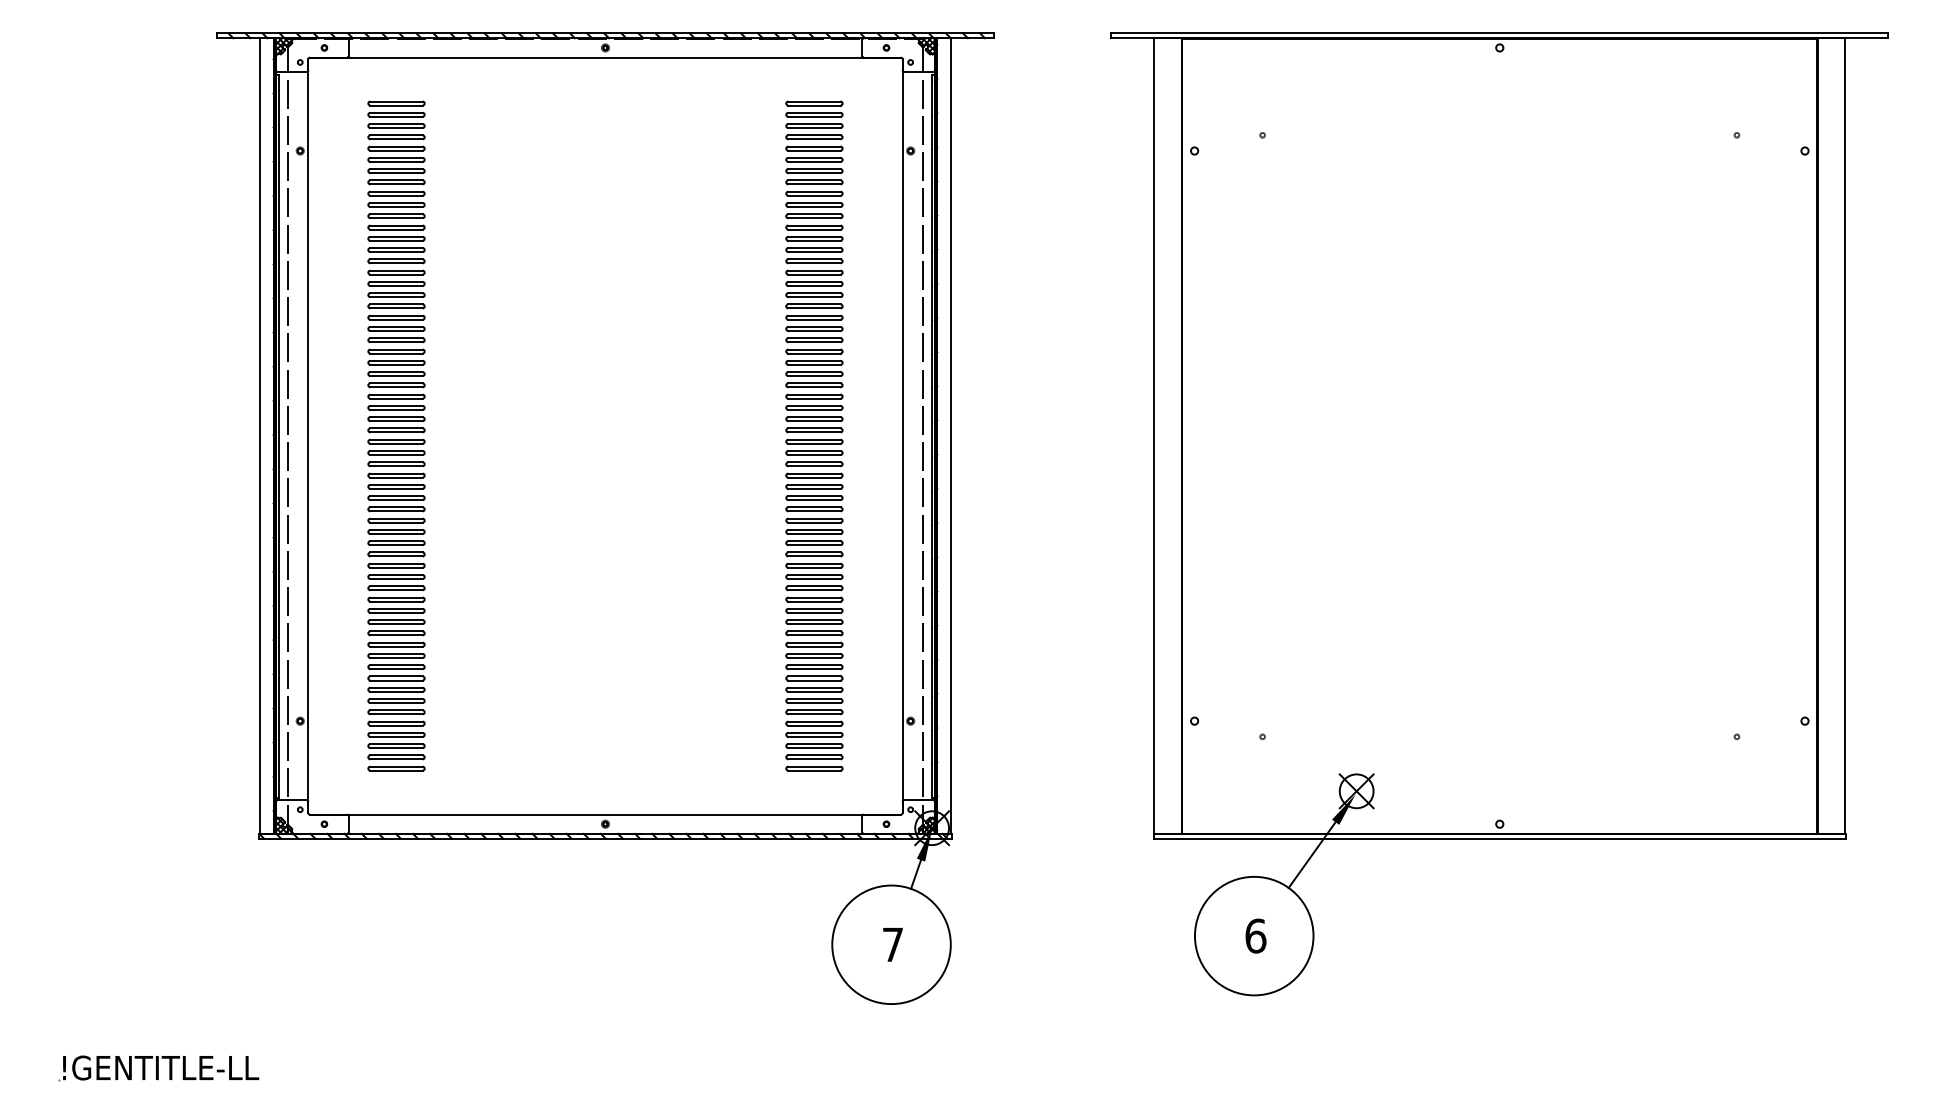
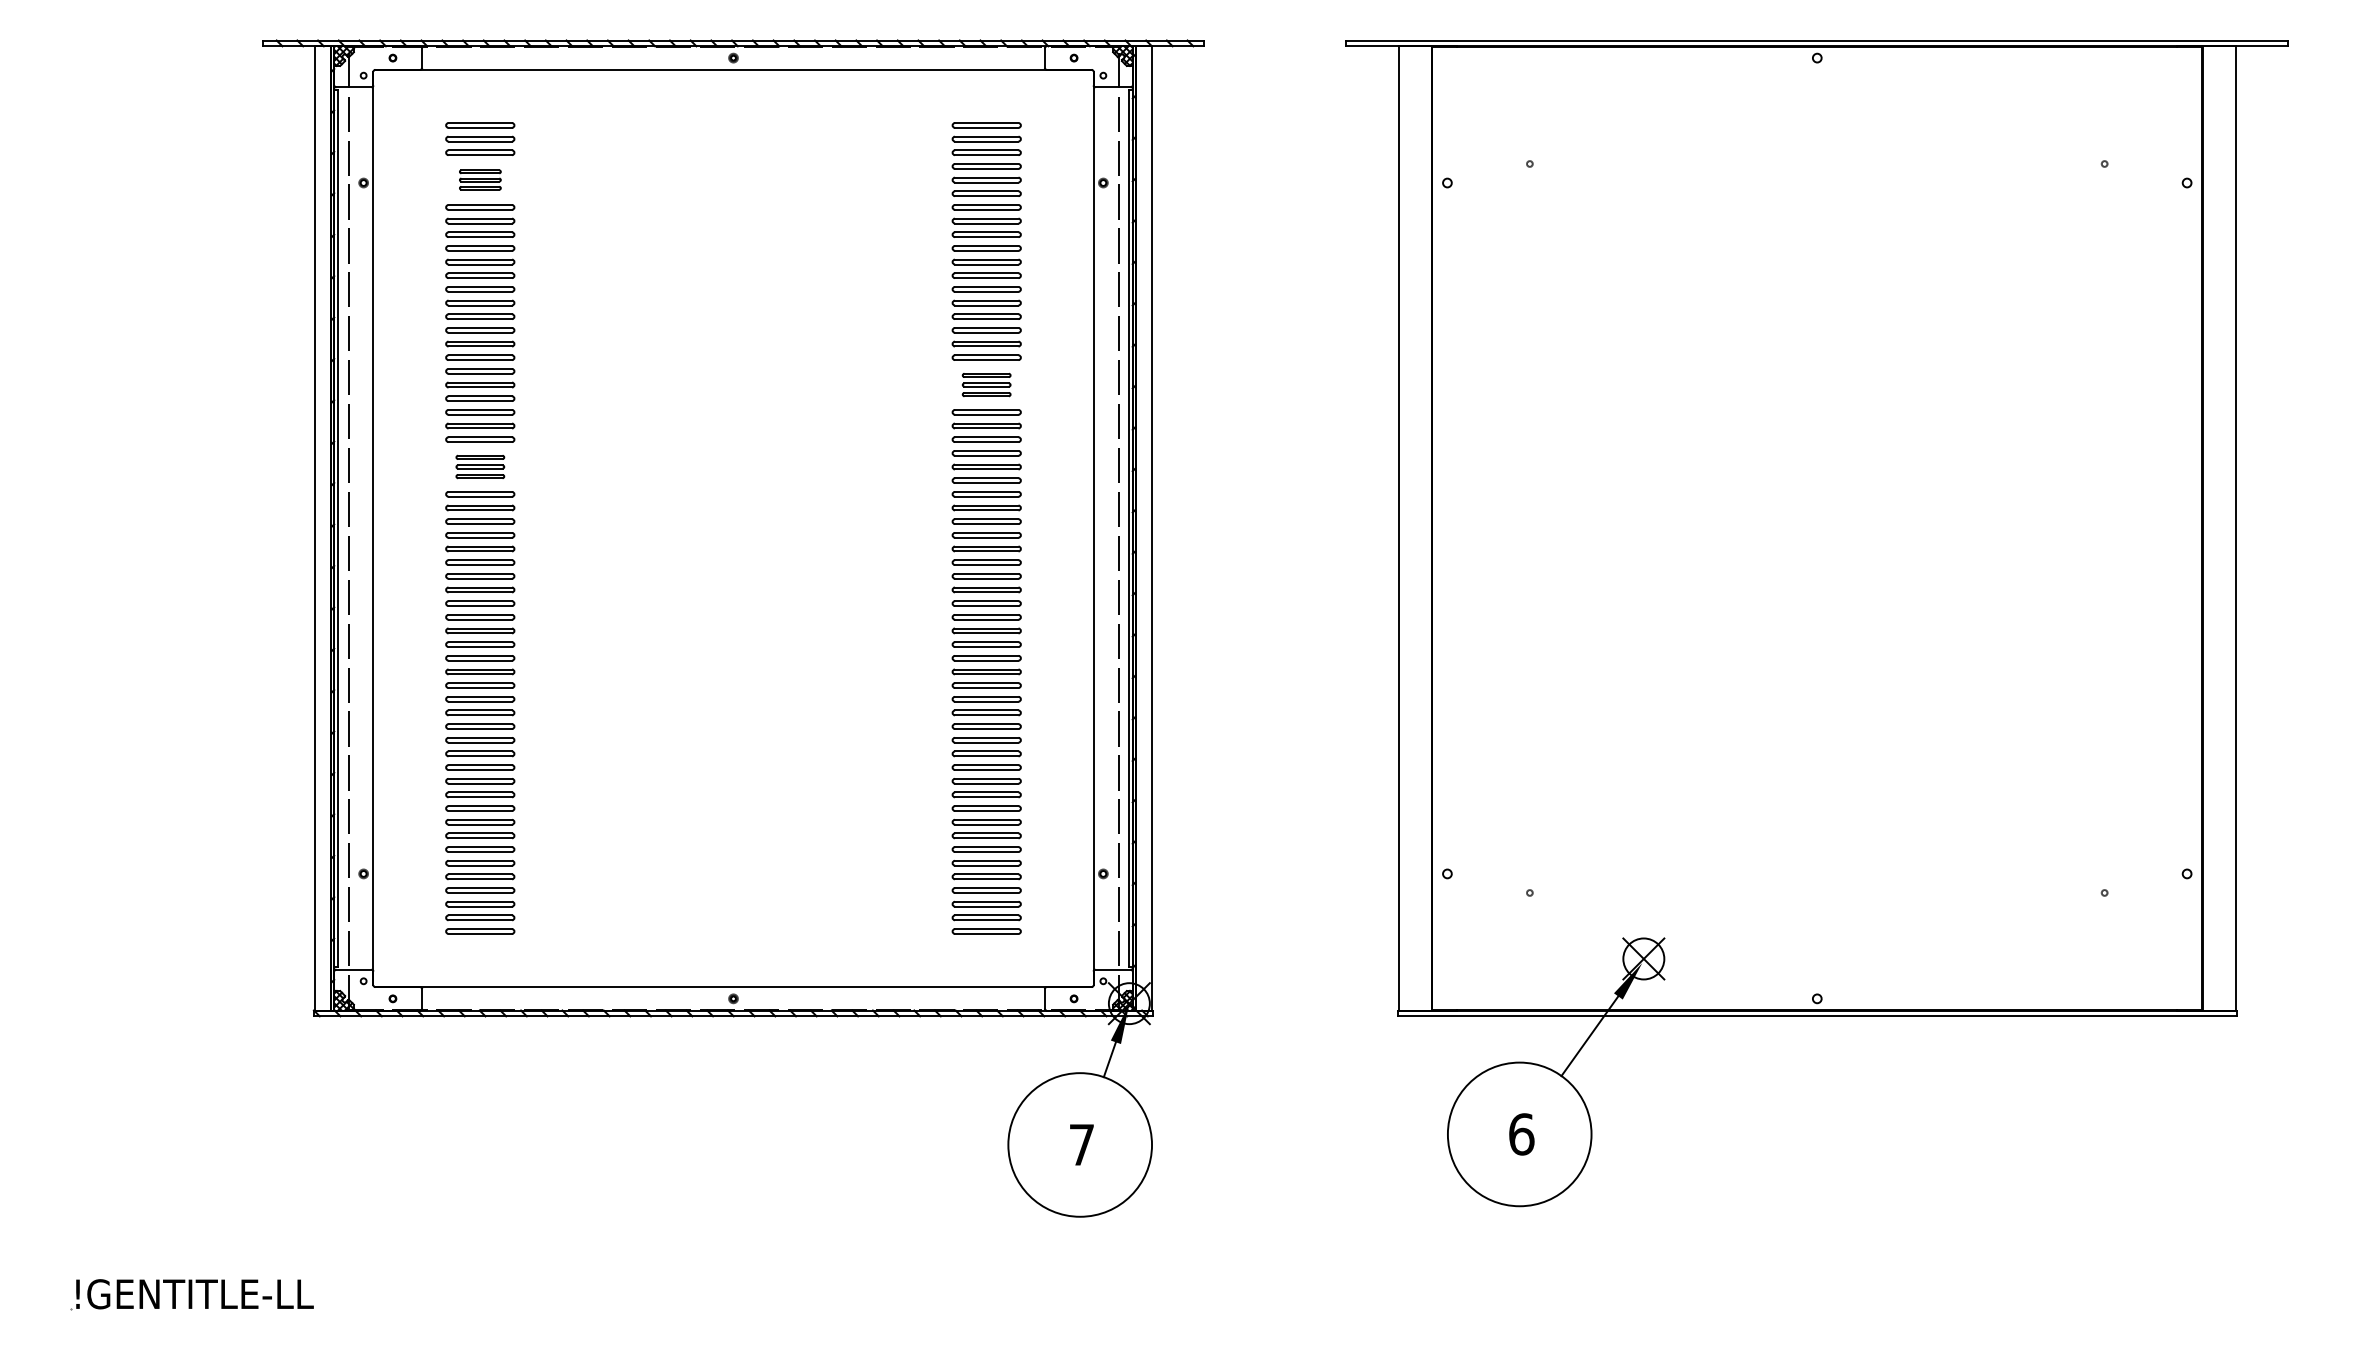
part: (396, 148) -> (480, 179), size x0.6
part: (814, 317) -> (986, 384), size x0.7
part: (396, 384) -> (480, 466), size x0.7

